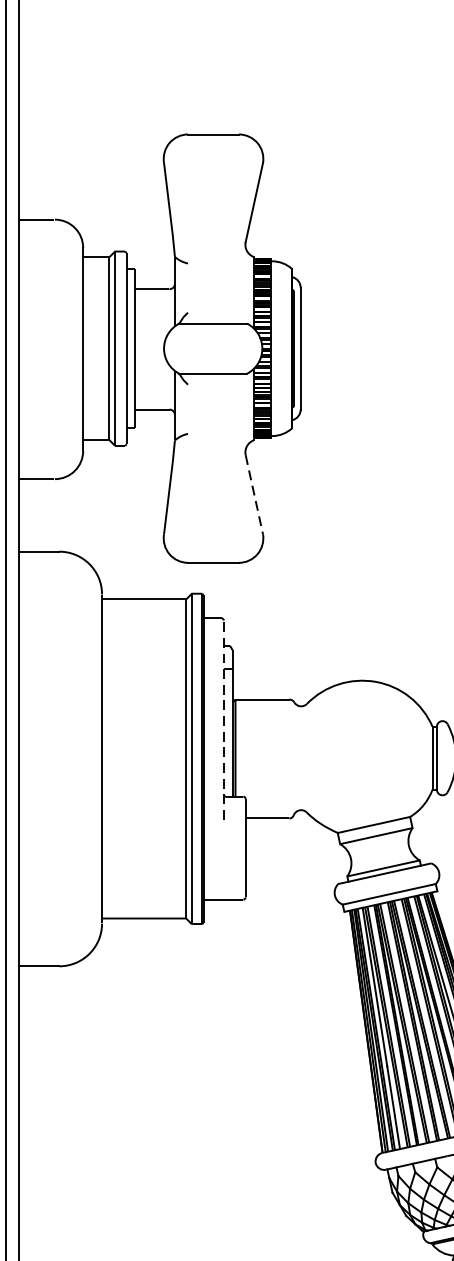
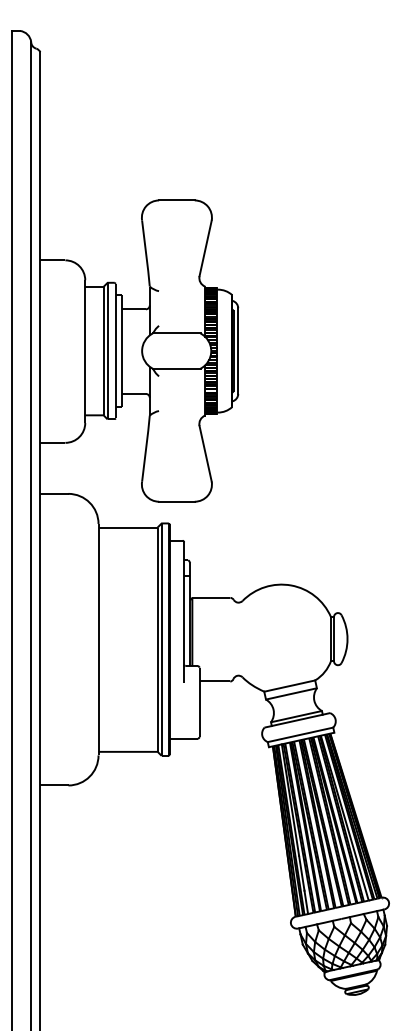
line: (254, 494) -> (205, 453), dashed -> solid
line: (224, 718) -> (184, 611), dashed -> solid

